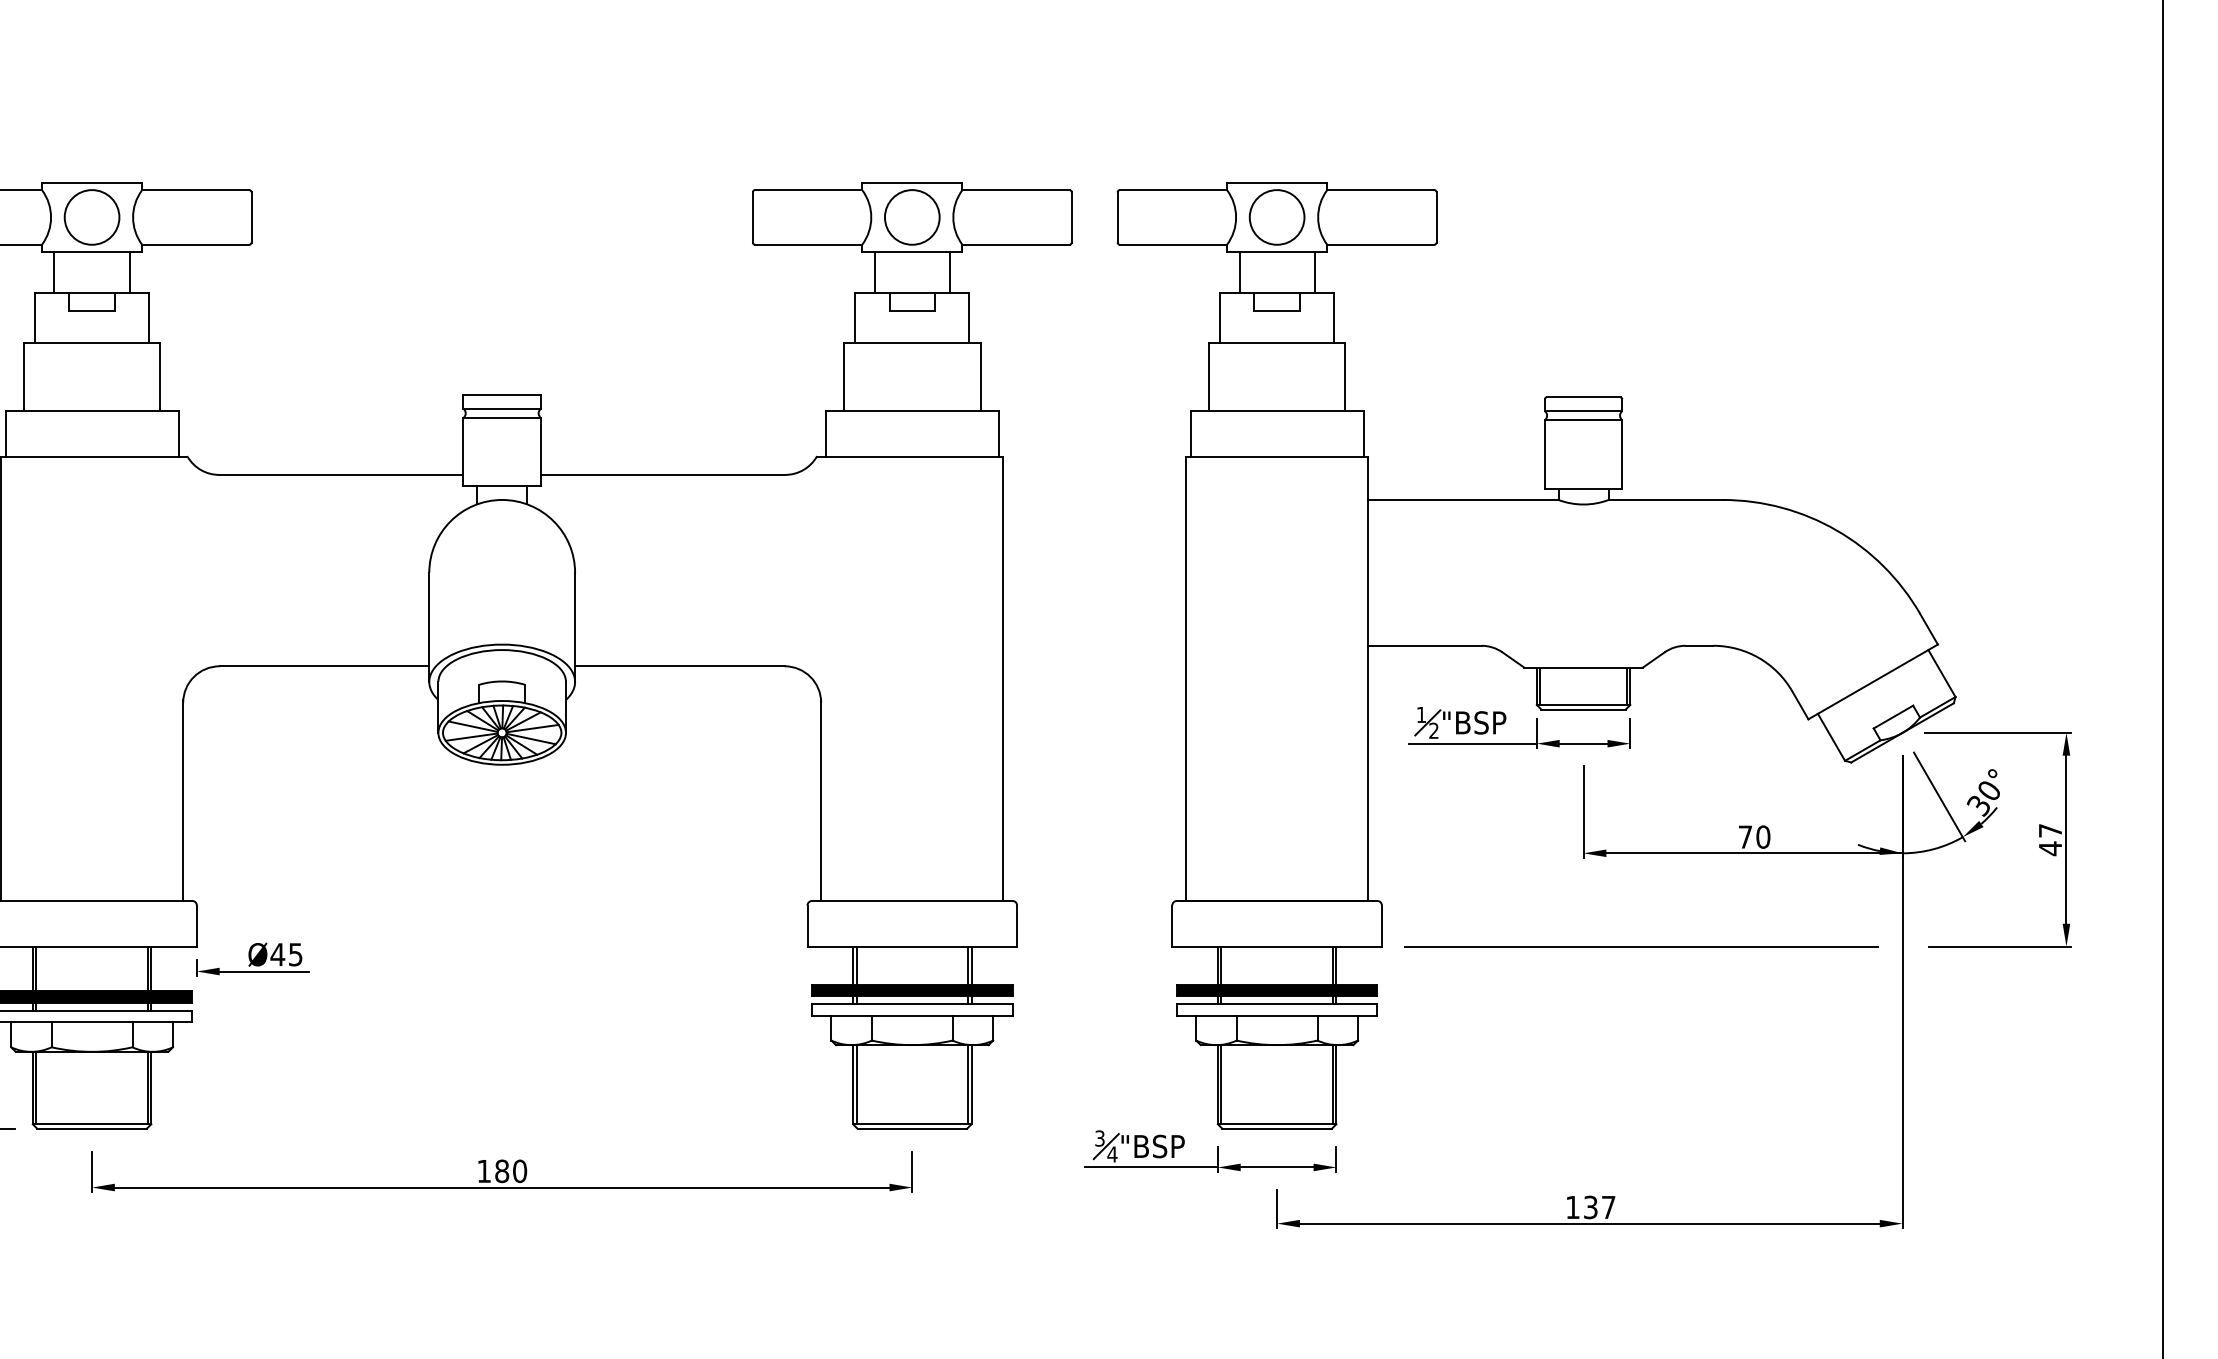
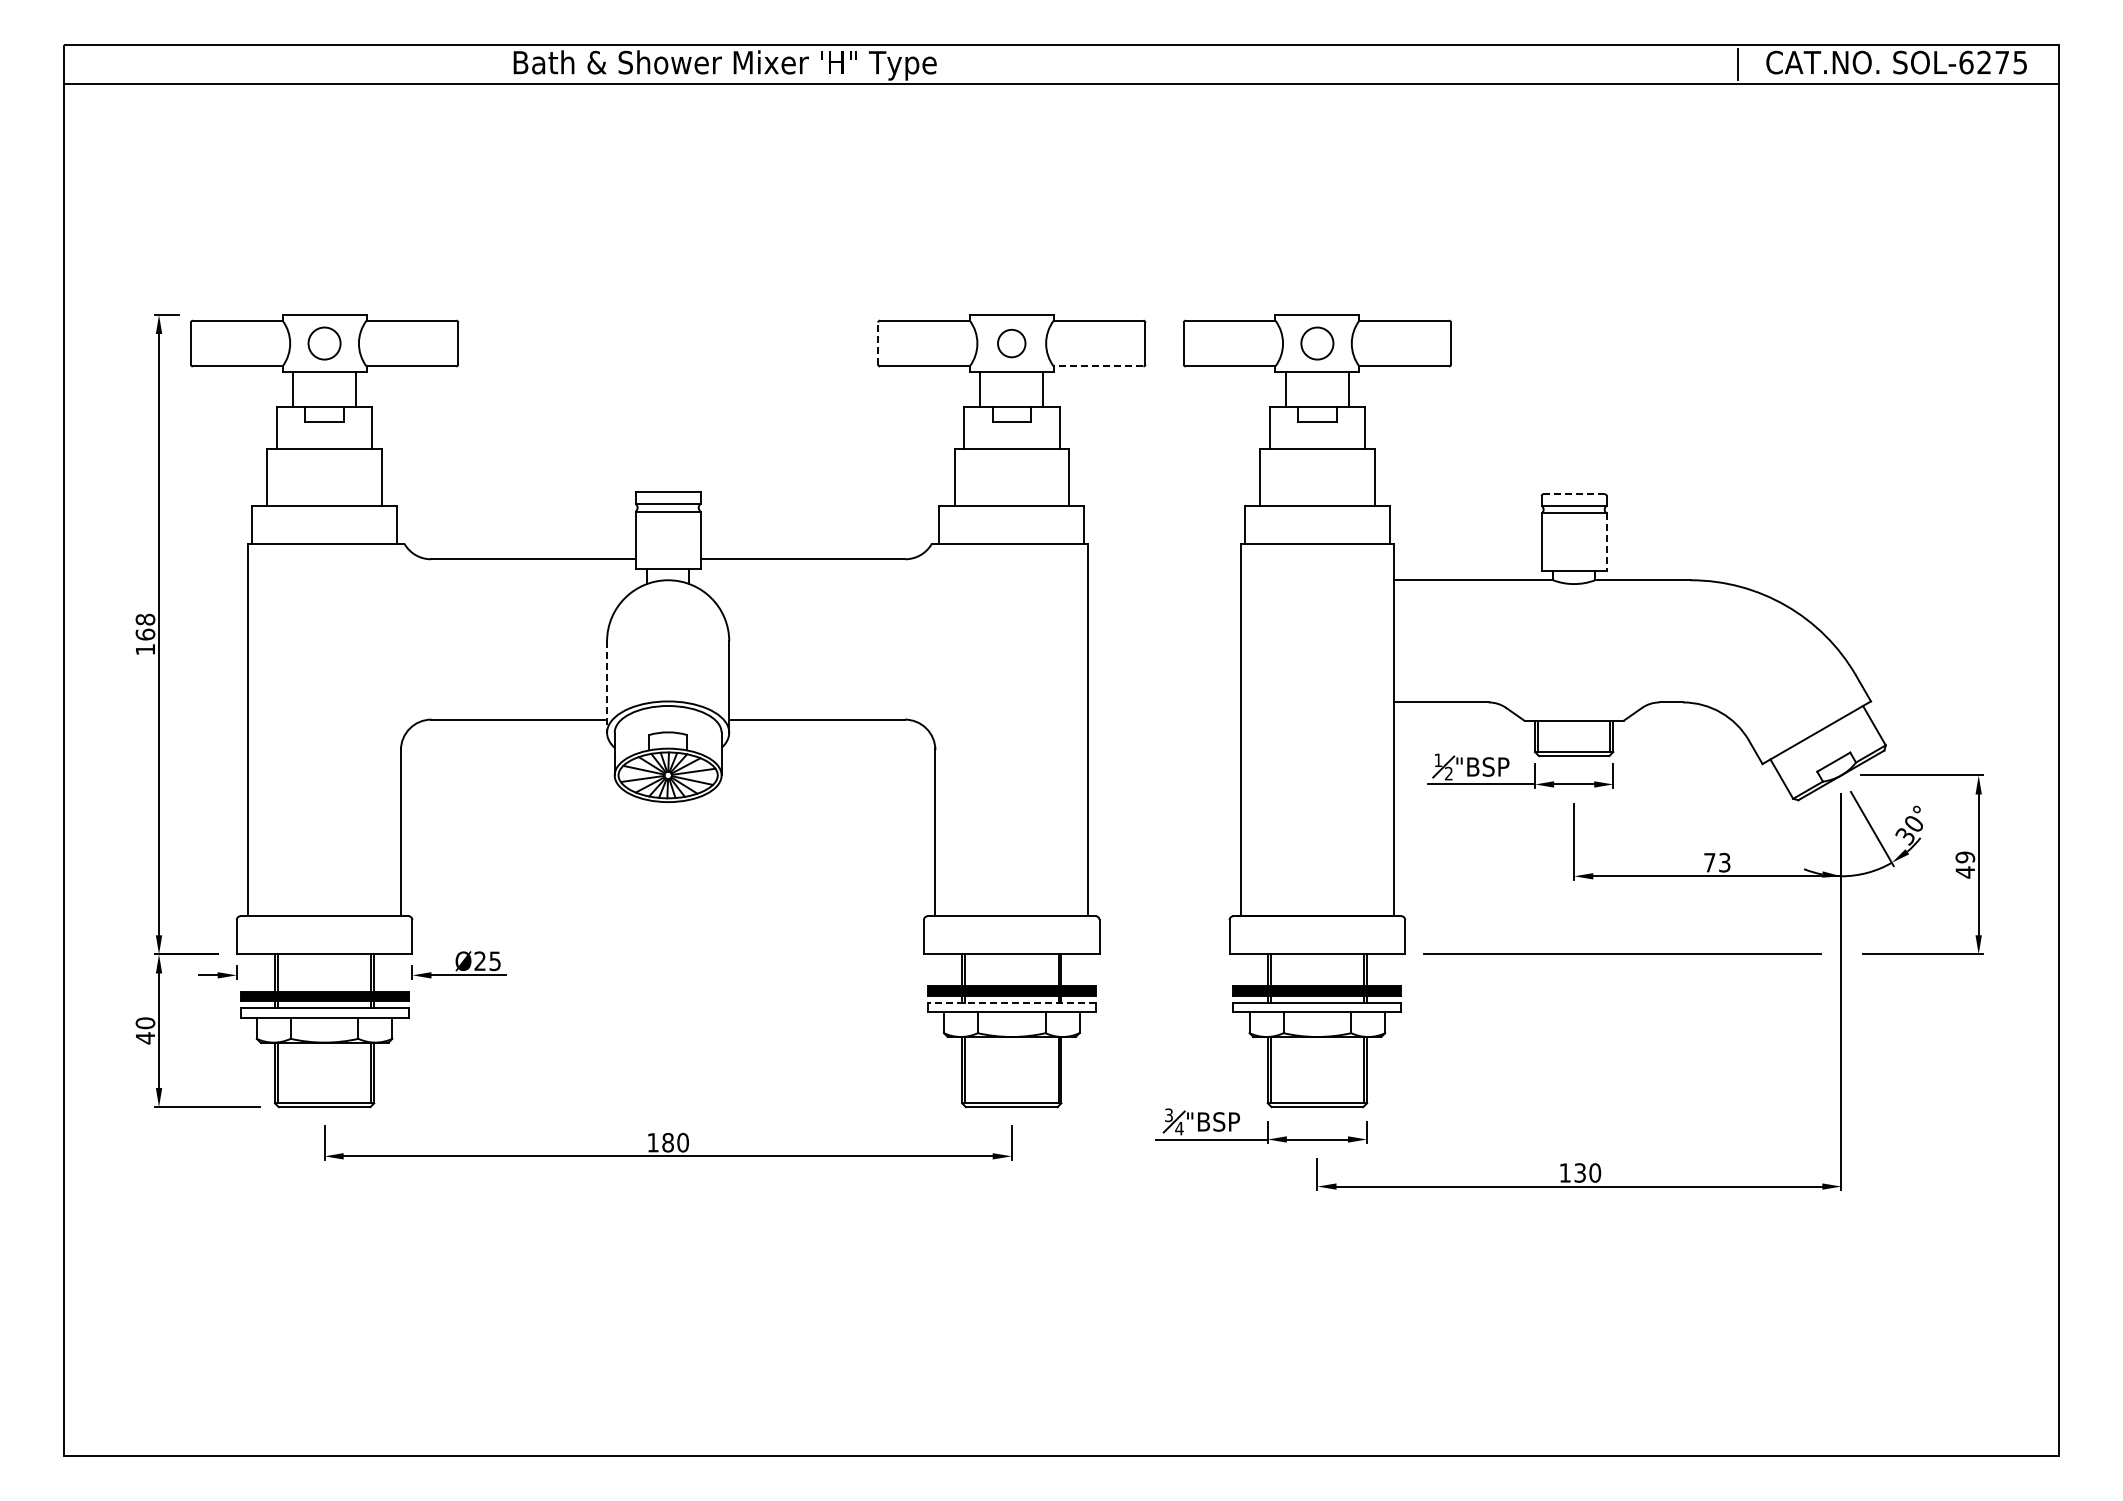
circle: (91, 217) -> (324, 343), size x0.7
line: (753, 217) -> (878, 343), solid -> dashed
circle: (911, 217) -> (1011, 343), size x0.6
circle: (1277, 217) -> (1317, 343), size x0.7
line: (1015, 244) -> (1098, 366), solid -> dashed
line: (1583, 397) -> (1574, 494), solid -> dashed
line: (1622, 454) -> (1606, 542), solid -> dashed
line: (429, 627) -> (607, 687), solid -> dashed
text: (2050, 830) -> (1965, 857), 47 -> 49
text: (1763, 836) -> (1724, 862), 70 -> 73
text: (278, 953) -> (480, 960), Ø45 -> Ø25
line: (911, 1003) -> (1011, 1002), solid -> dashed
text: (1609, 1206) -> (1595, 1172), 137 -> 130

